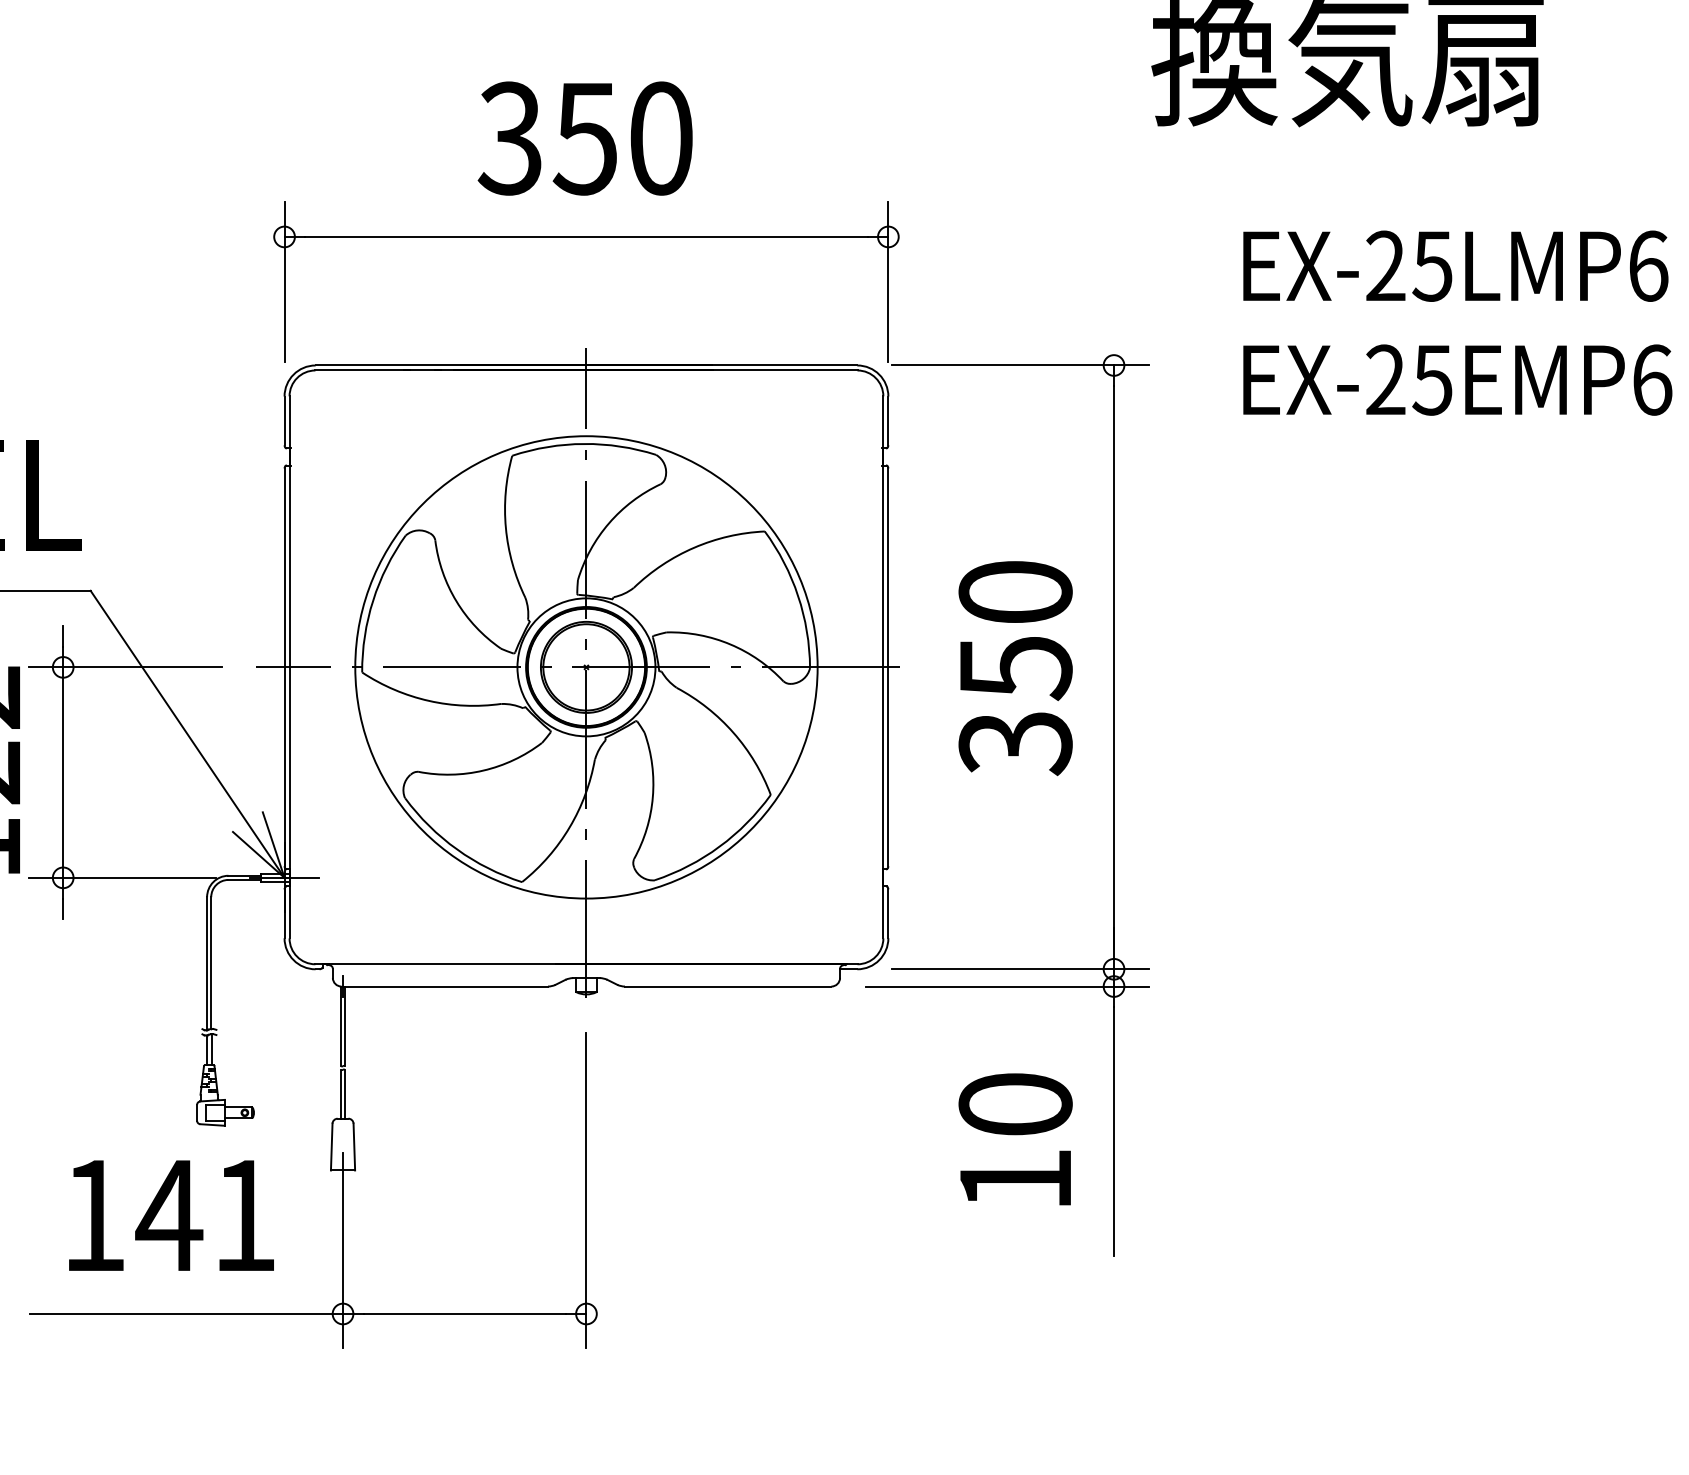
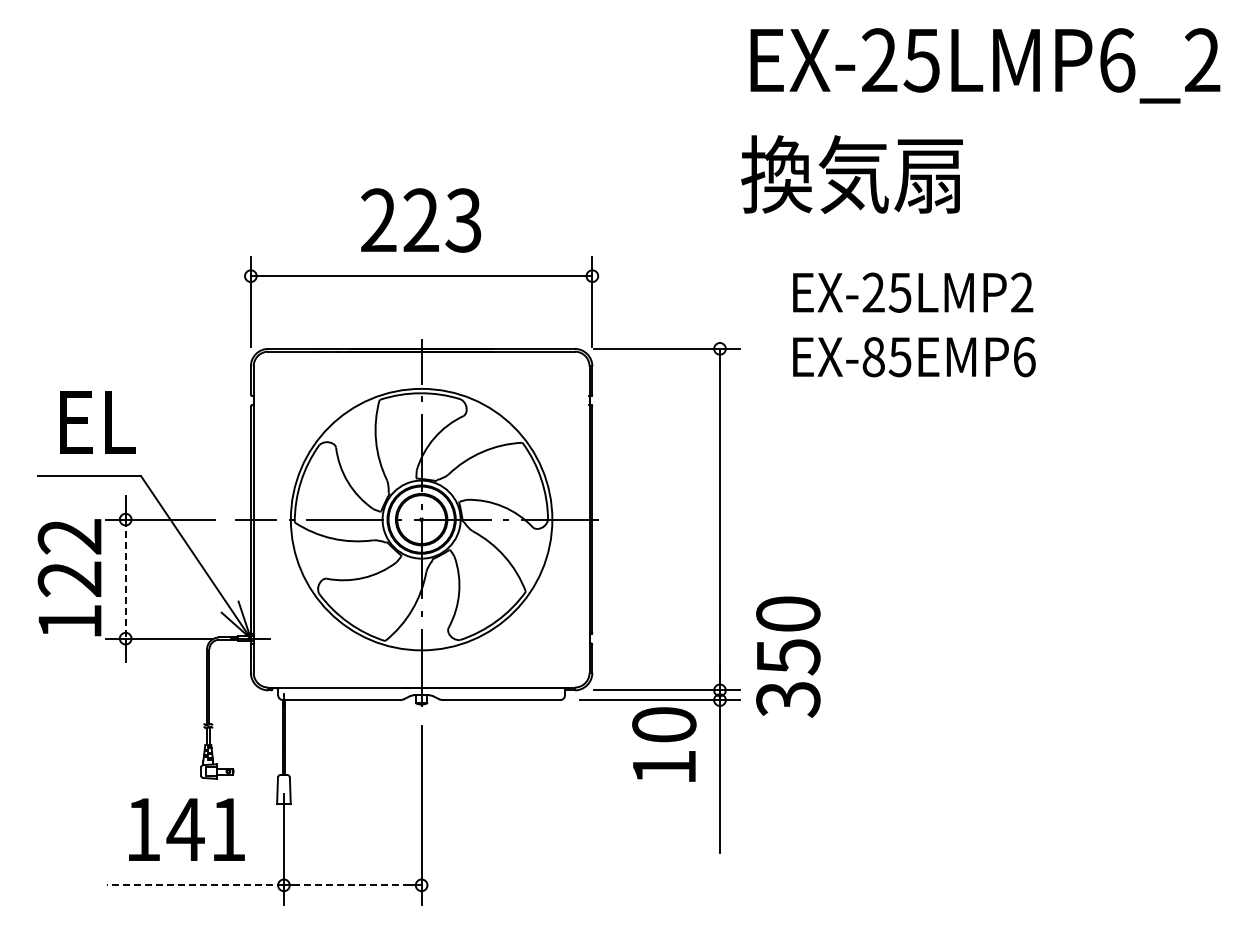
text: (584, 138) -> (420, 220), 350 -> 223
text: (1648, 265) -> (1022, 292), EX-25LMP6 -> EX-25LMP2
text: (1385, 380) -> (873, 357), EX-25EMP6 -> EX-85EMP6
text: (1015, 667) -> (788, 656), moved
line: (62, 773) -> (125, 579), solid -> dashed
text: (1015, 1139) -> (664, 744), moved
line: (186, 1314) -> (195, 885), solid -> dashed
line: (464, 1314) -> (352, 885), solid -> dashed

